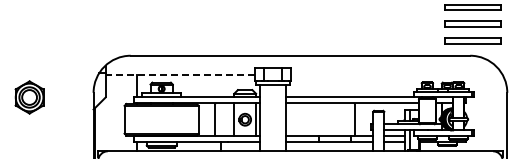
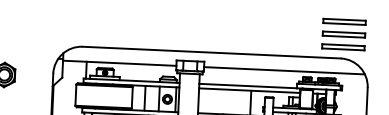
line: (180, 75) -> (119, 63), dashed -> solid
line: (396, 75) -> (284, 70), added

